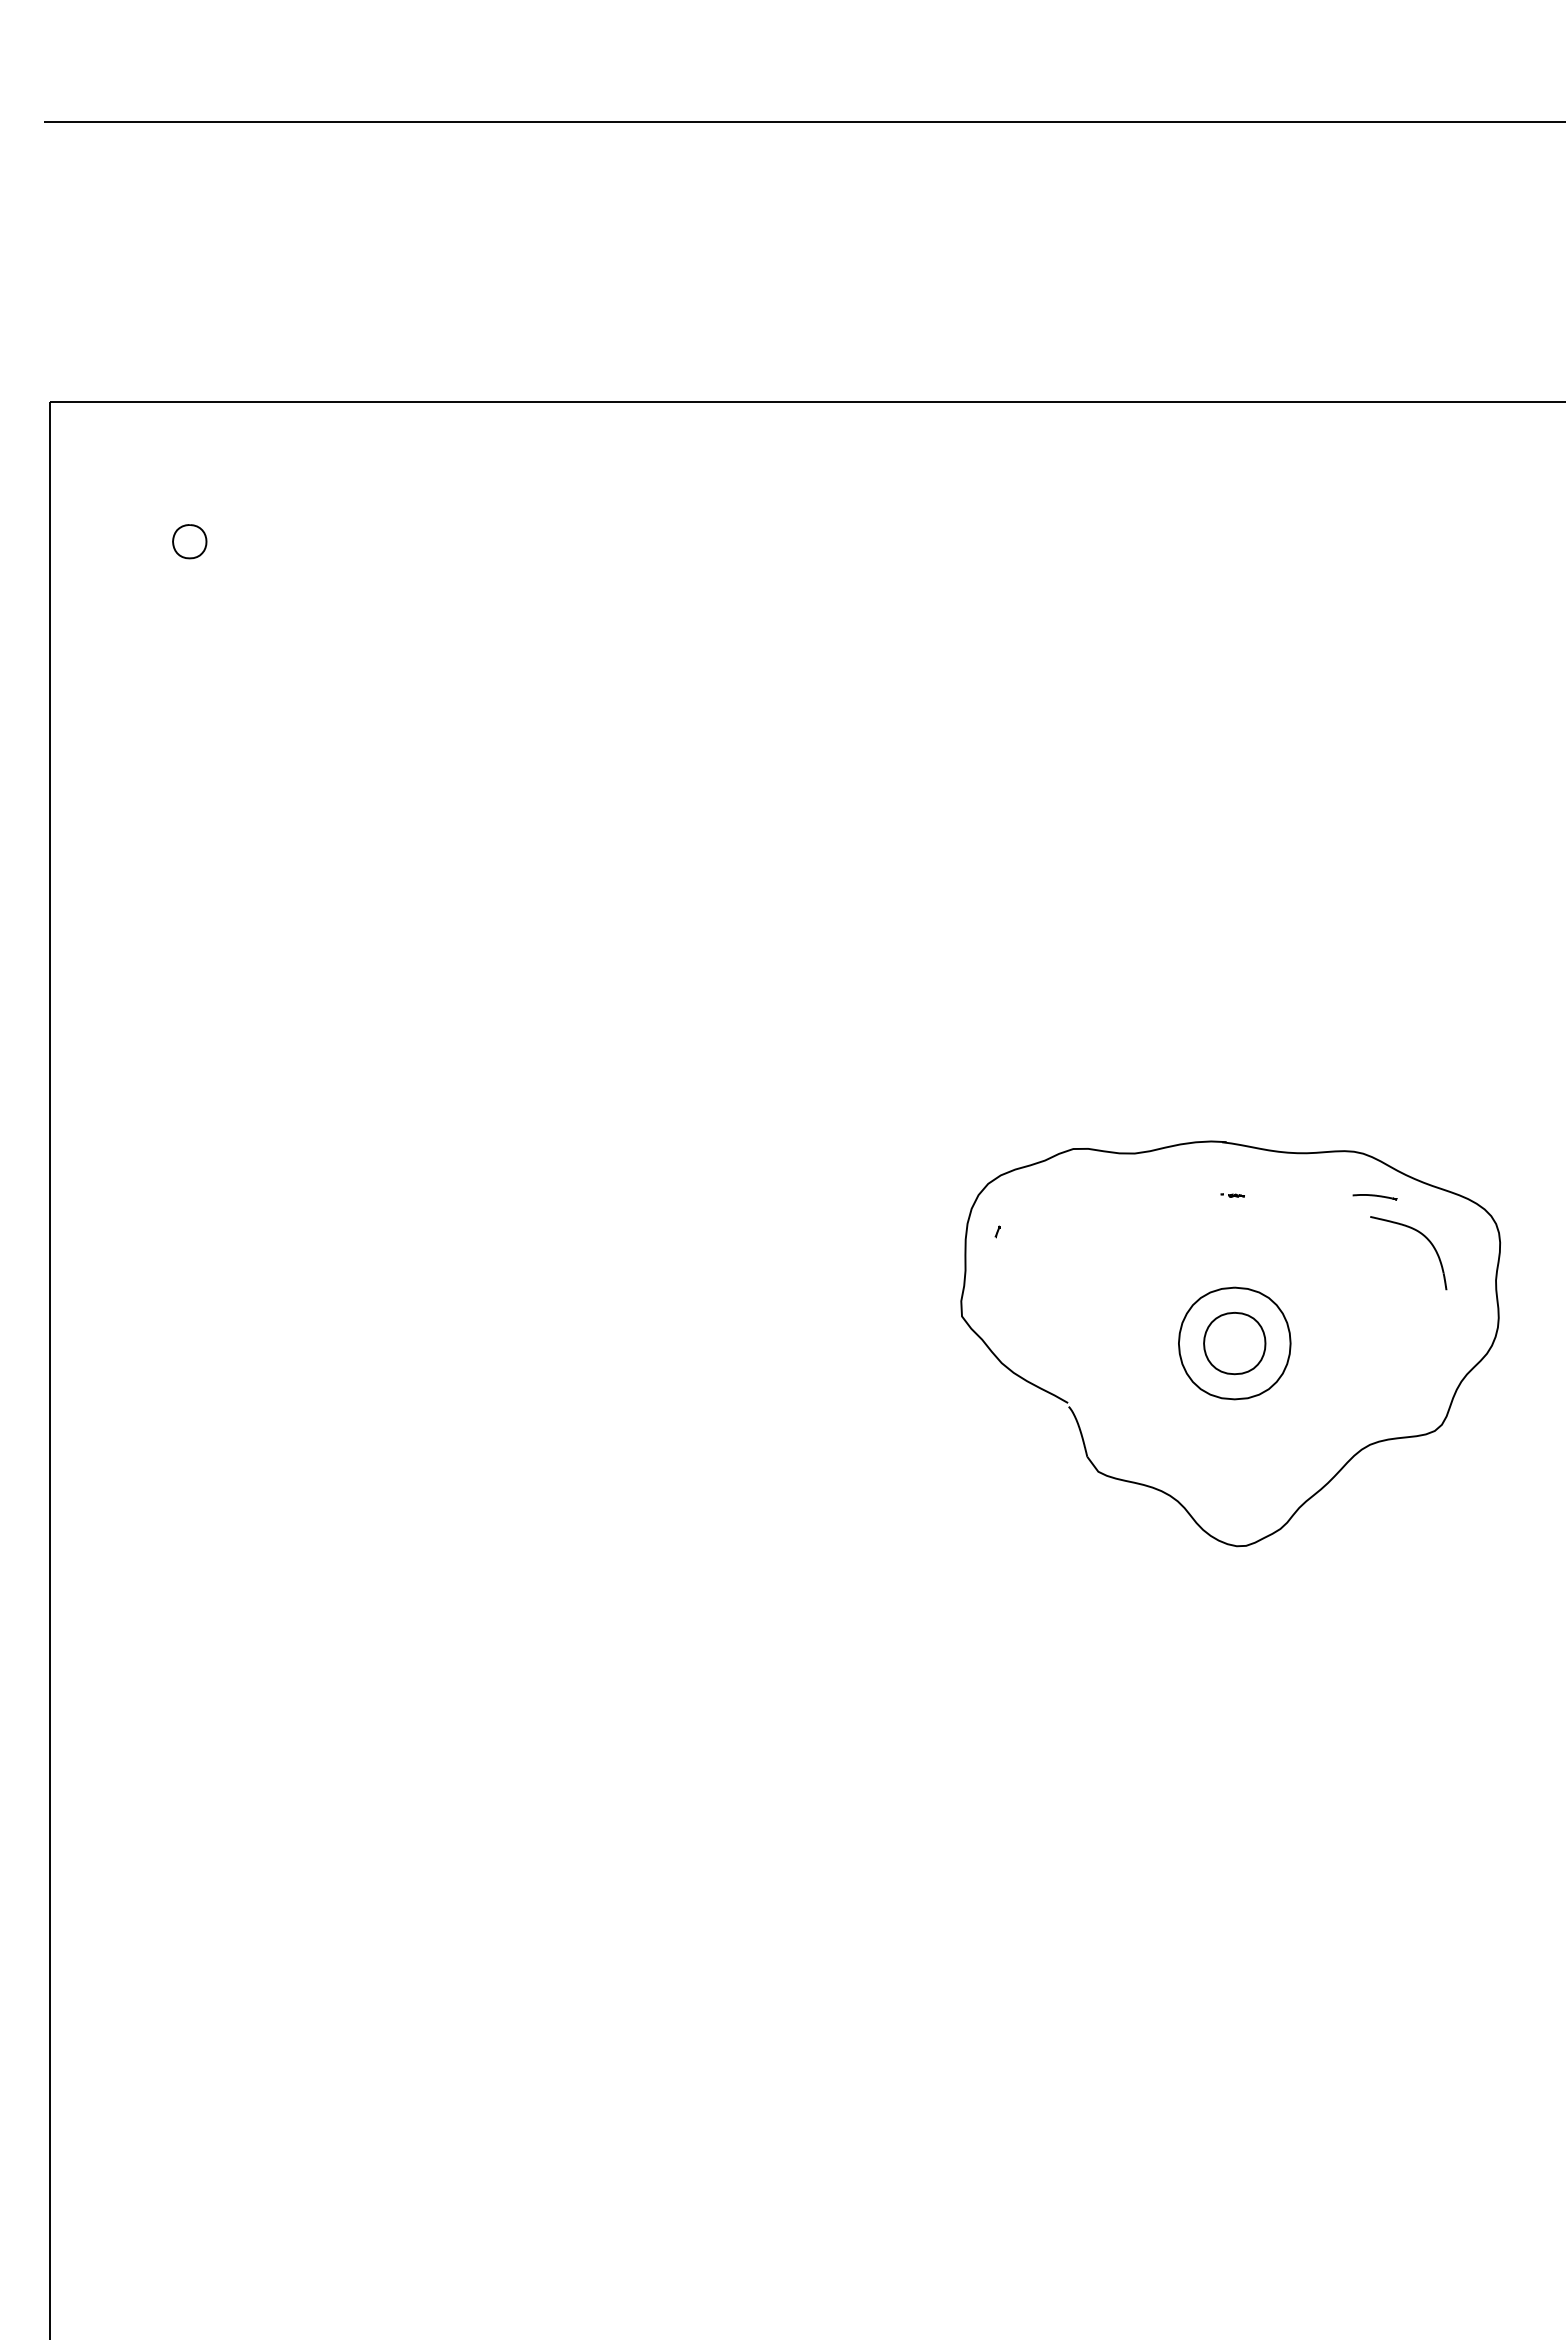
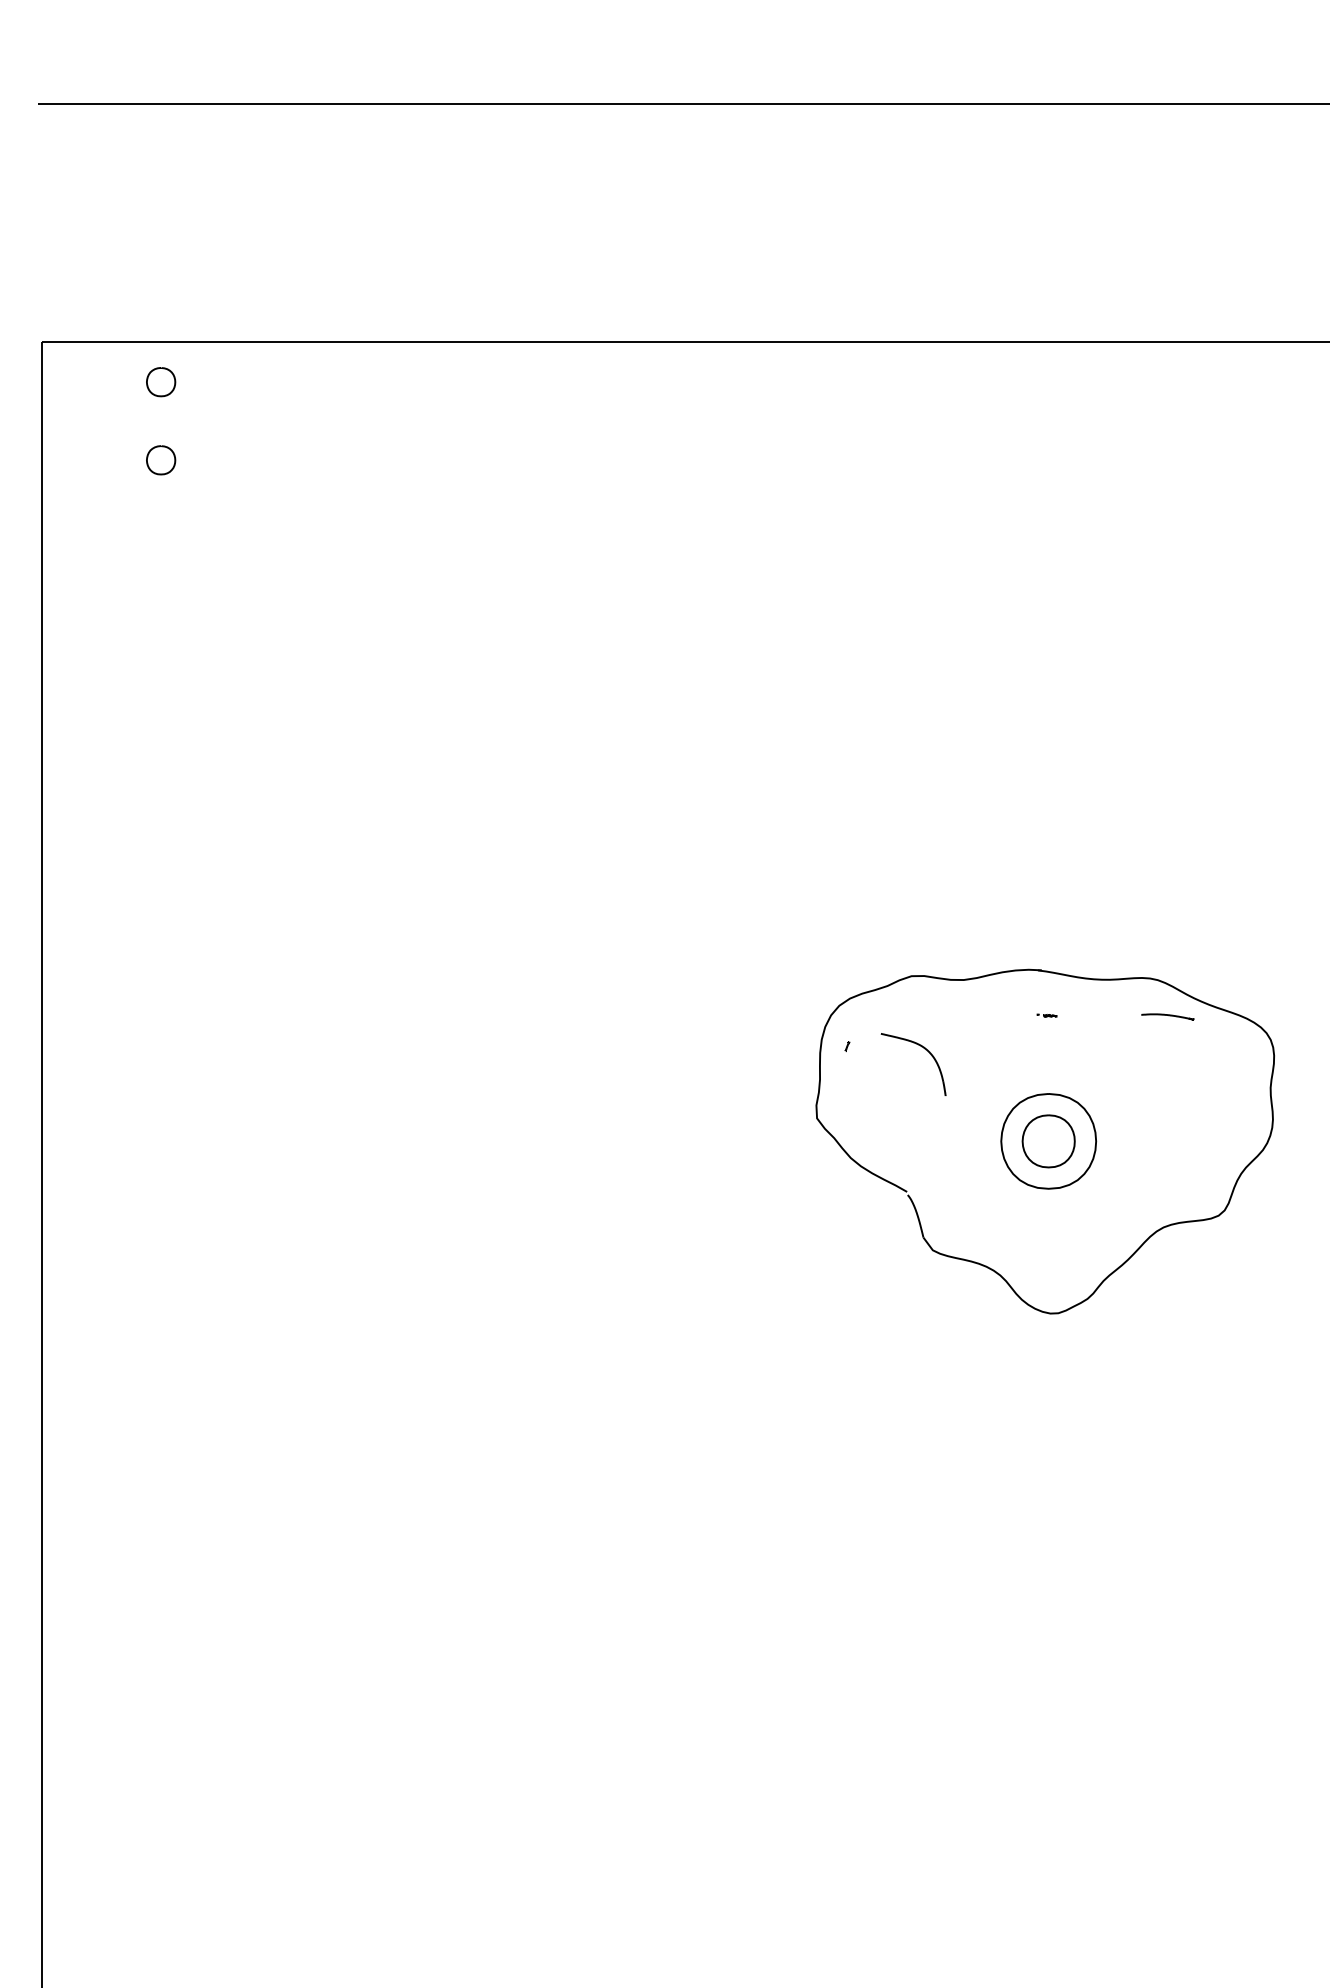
part: (189, 449) -> (160, 382), added
part: (1374, 1197) -> (1167, 1017), size x1.4
part: (1424, 1237) -> (927, 1051), moved

